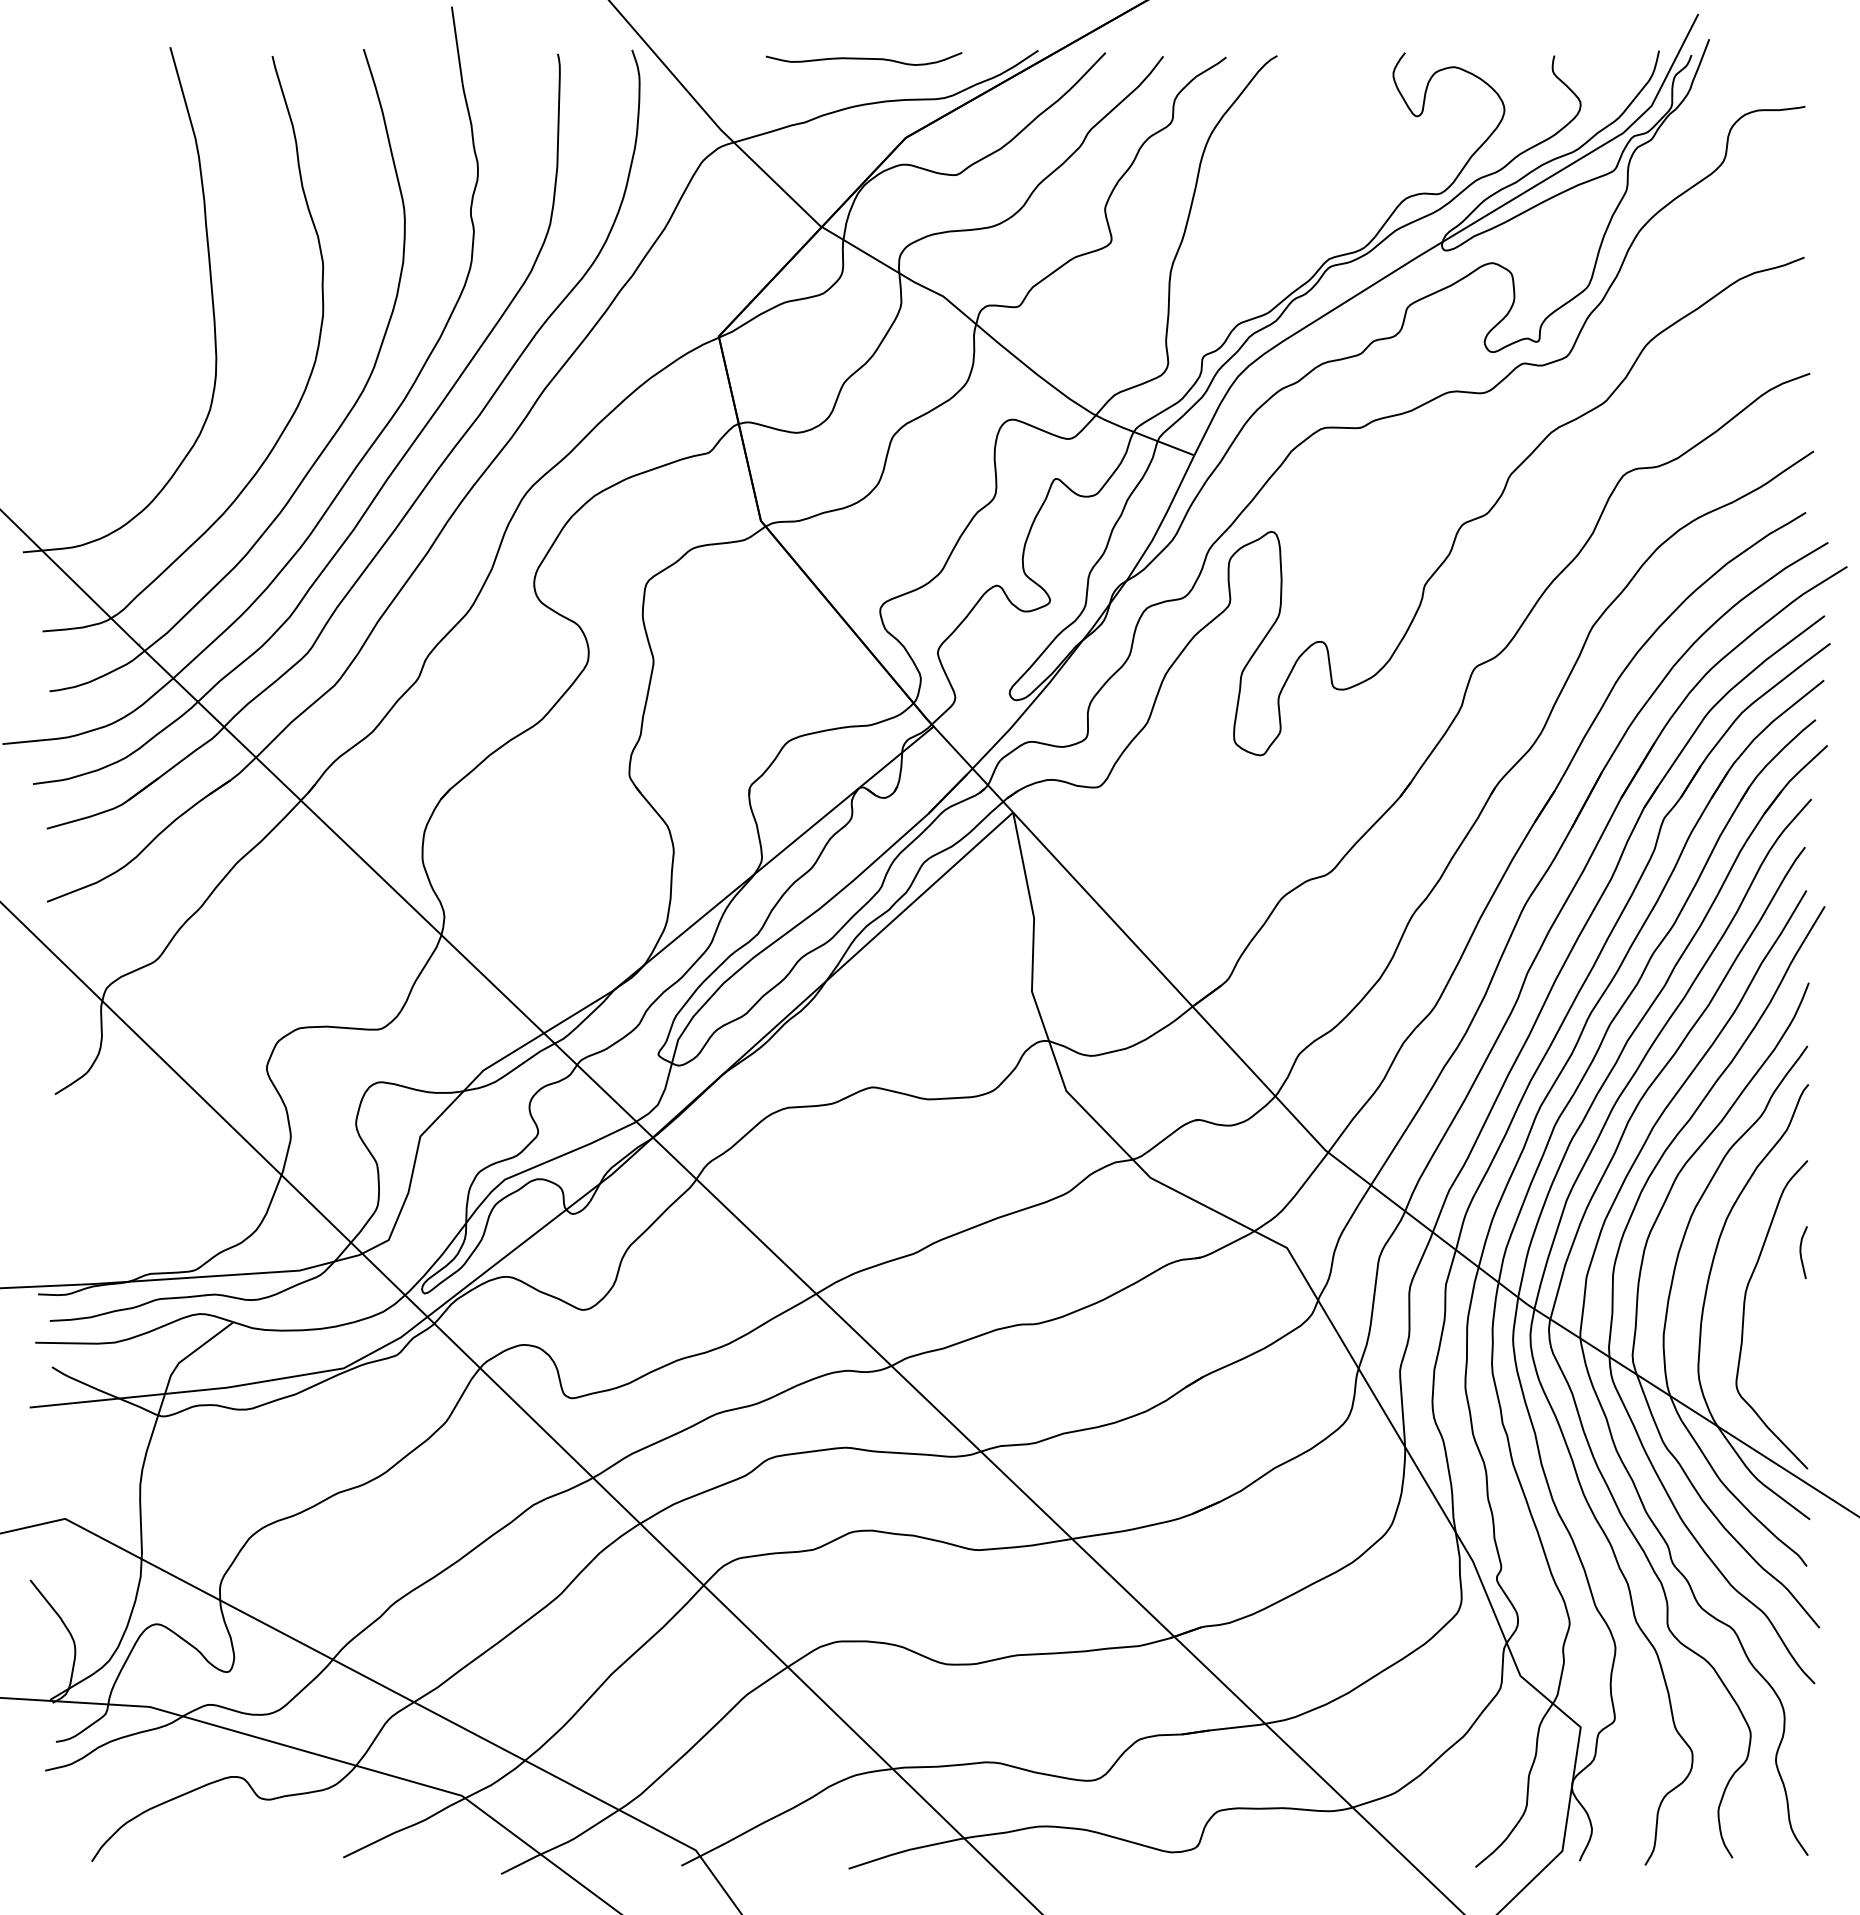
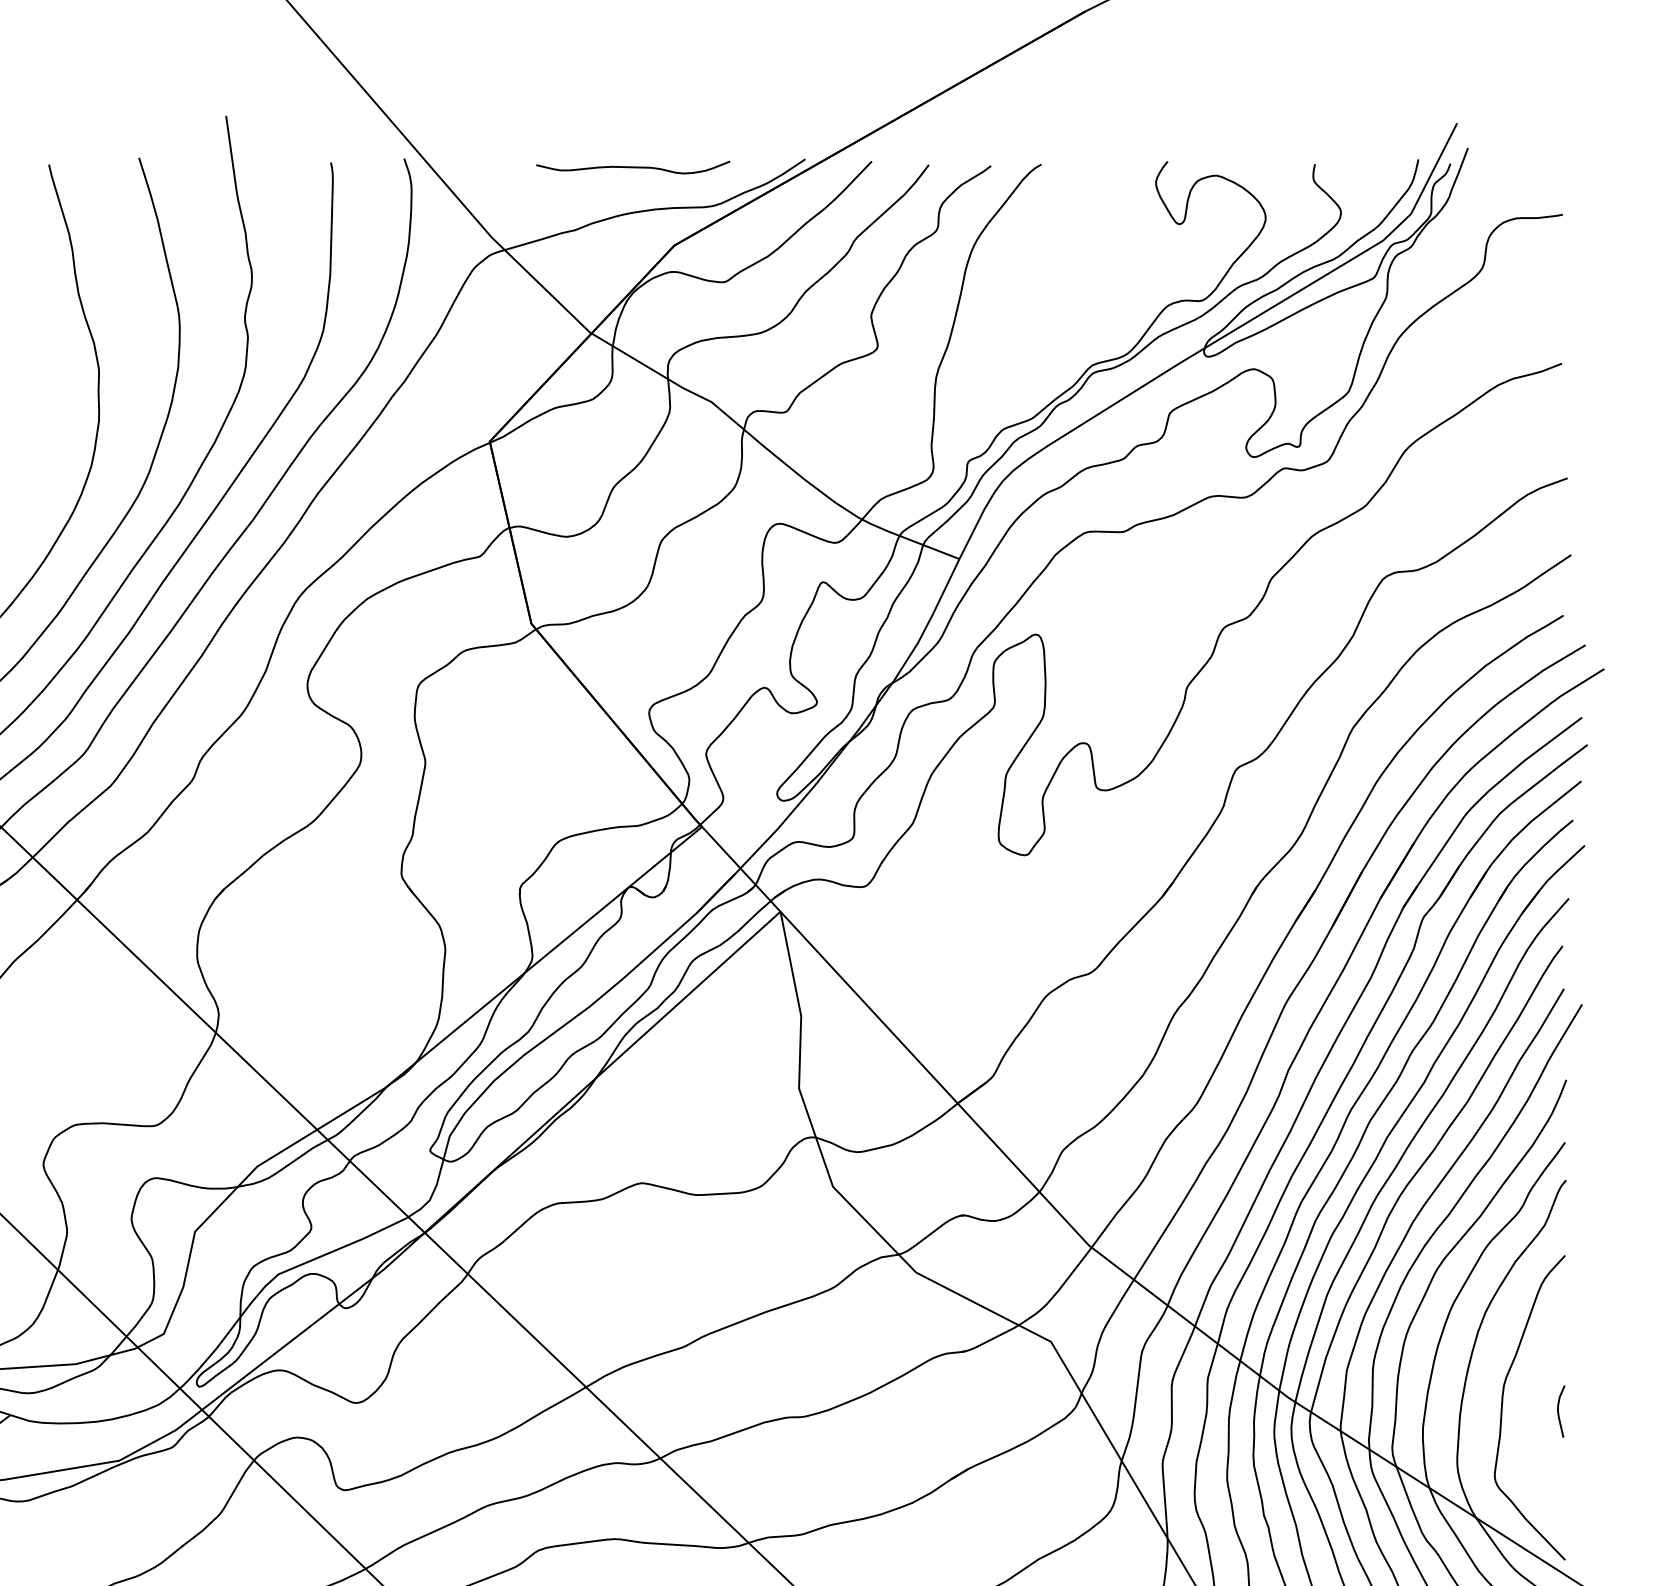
curve: (1801, 1252) -> (1559, 1411), moved

